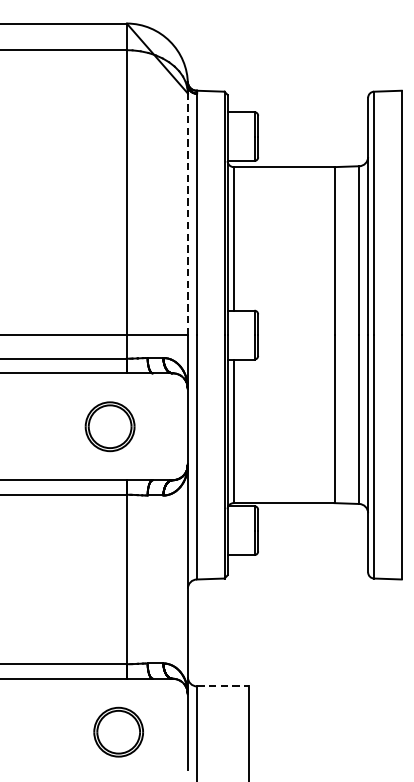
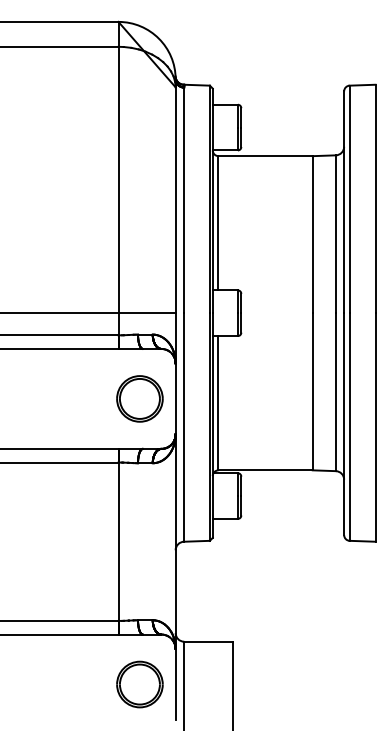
line: (187, 214) -> (175, 200), dashed -> solid
part: (109, 426) -> (139, 398), moved
line: (223, 686) -> (208, 641), dashed -> solid
part: (118, 732) -> (139, 684), moved

